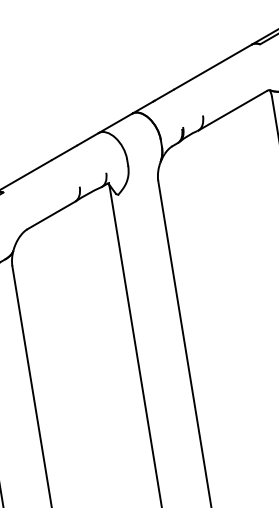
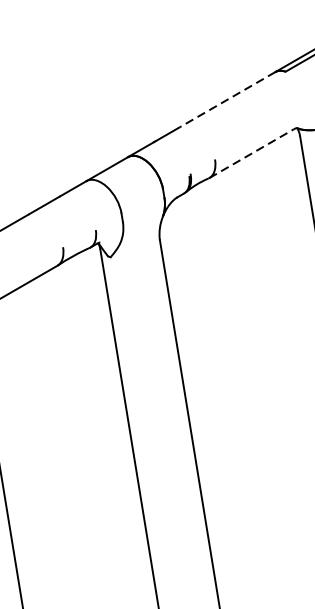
line: (213, 66) -> (228, 99), solid -> dashed
line: (232, 110) -> (251, 153), solid -> dashed

